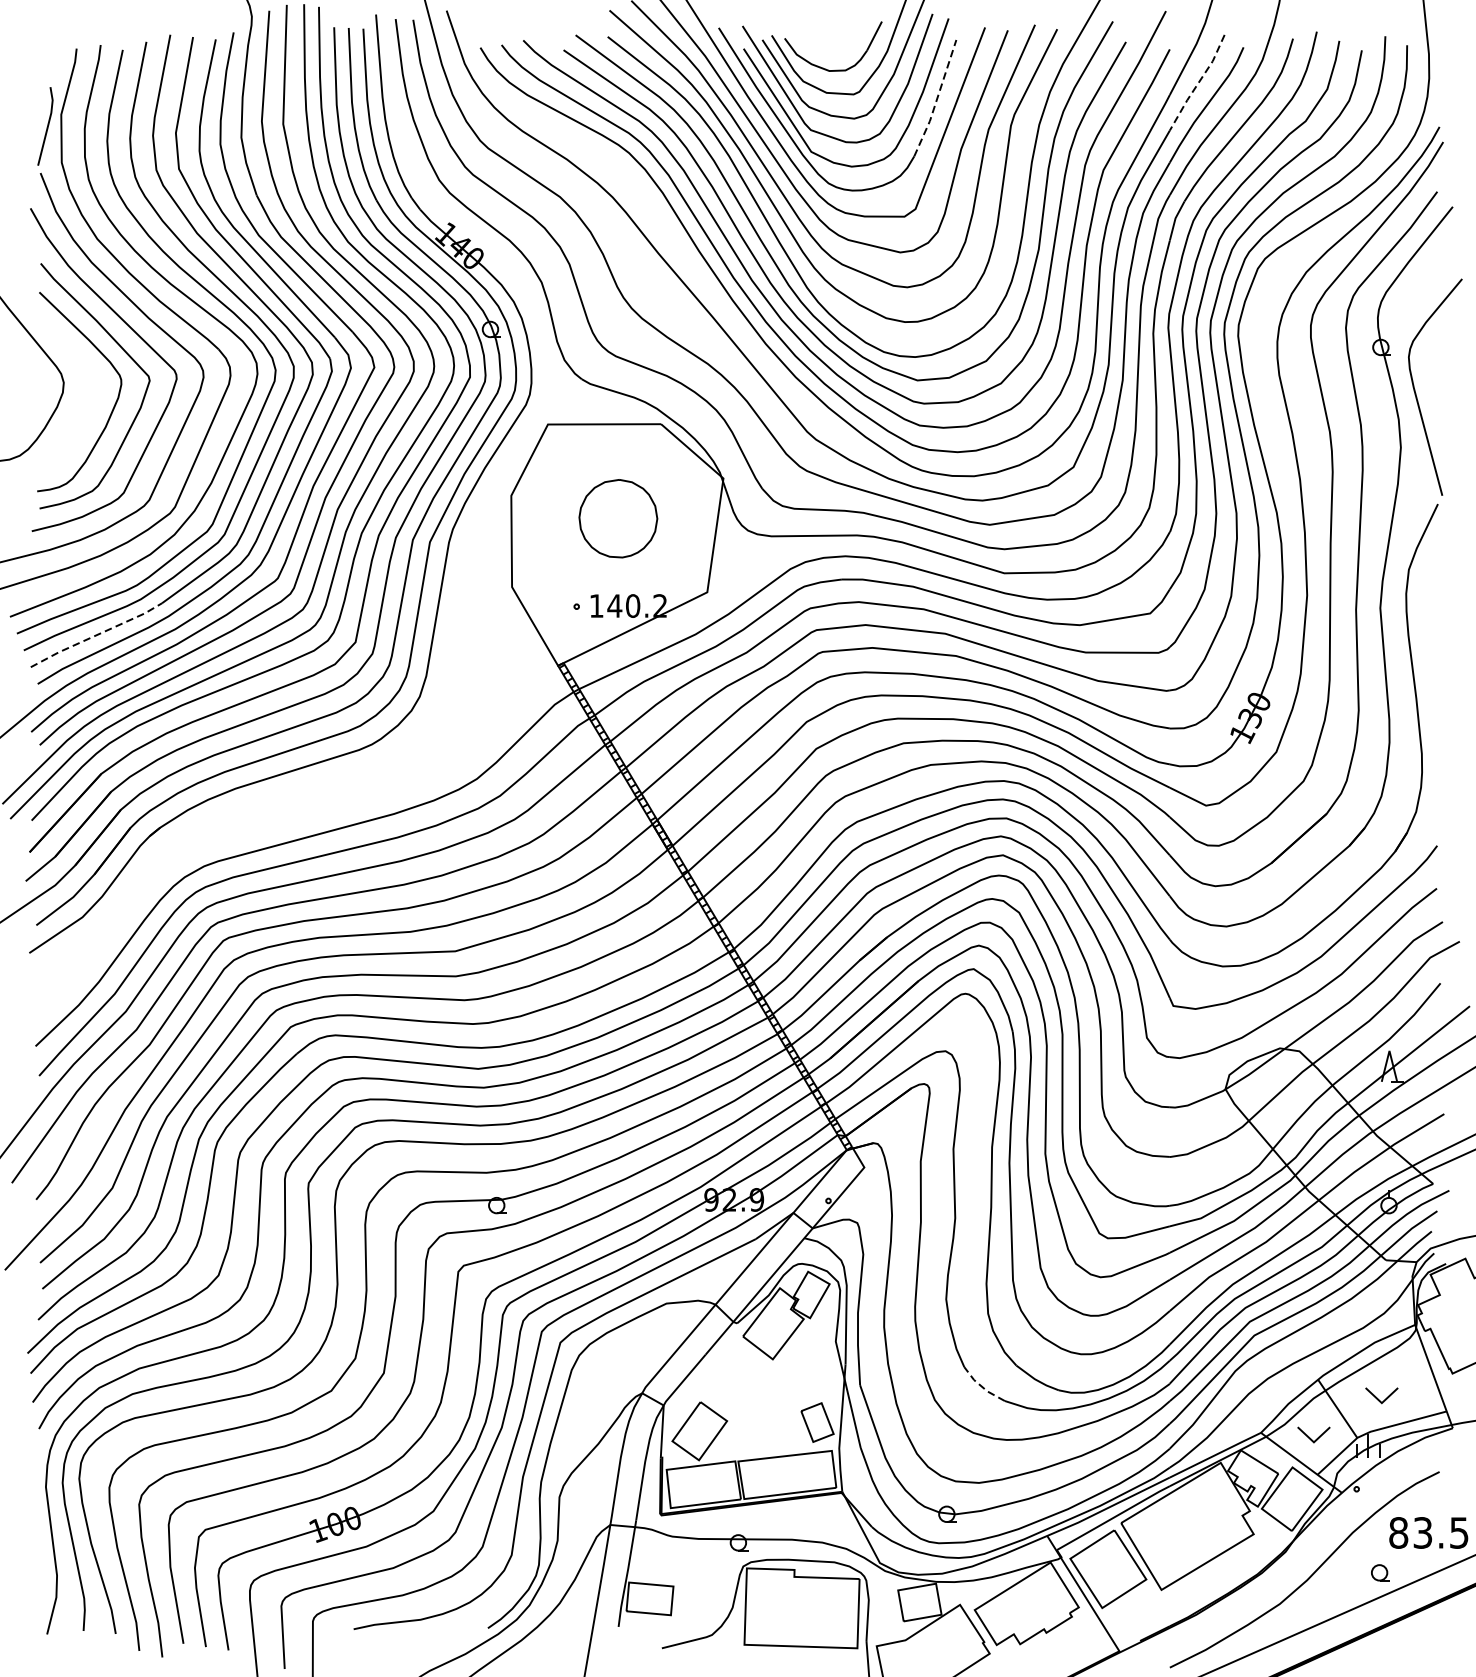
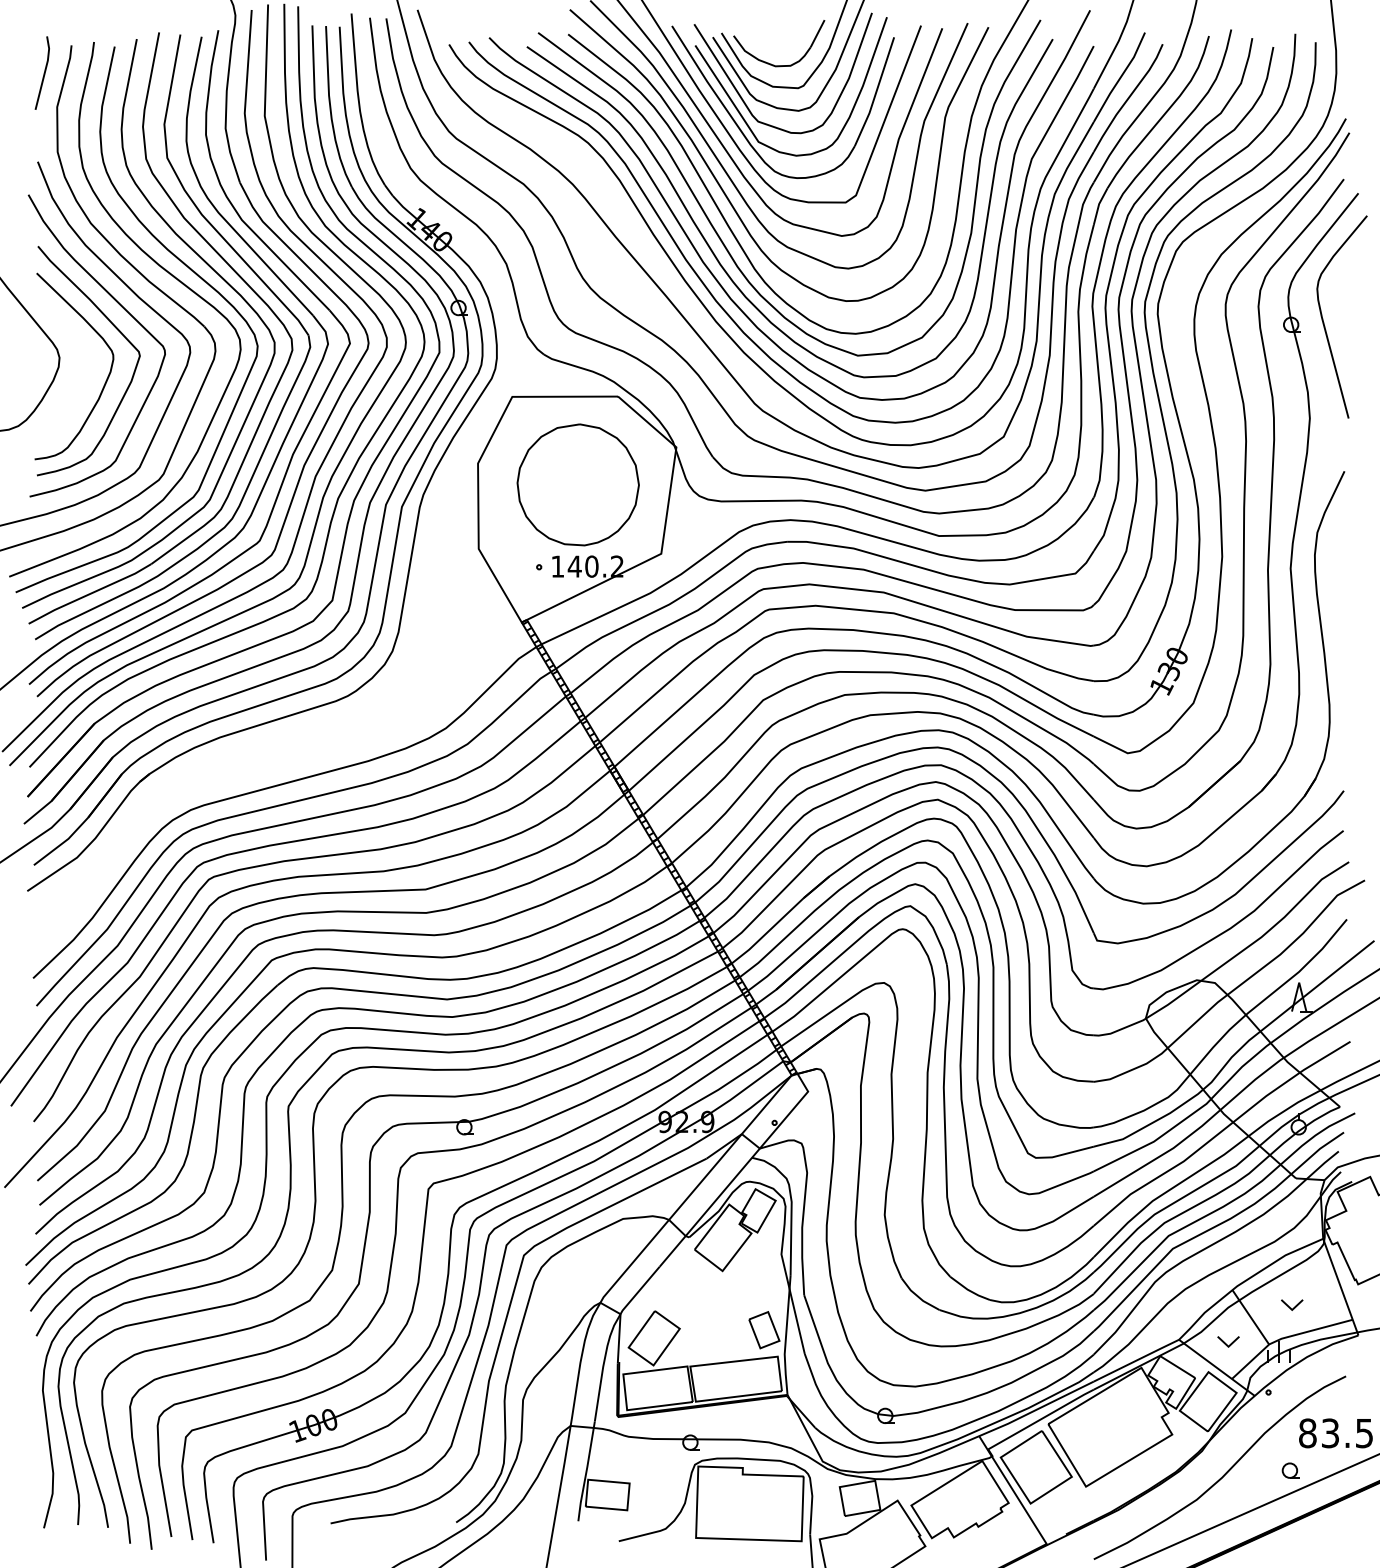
line: (1198, 82) -> (1120, 77), dashed -> solid
line: (936, 100) -> (875, 93), dashed -> solid
line: (46, 126) -> (43, 73), moved
curve: (1416, 393) -> (1324, 322), moved
part: (617, 518) -> (577, 484), size x1.67
line: (95, 635) -> (89, 594), dashed -> solid
line: (982, 1386) -> (918, 1296), dashed -> solid
part: (1382, 1395) -> (1292, 1304), size x0.71
part: (1313, 1434) -> (1228, 1341), size x0.71

